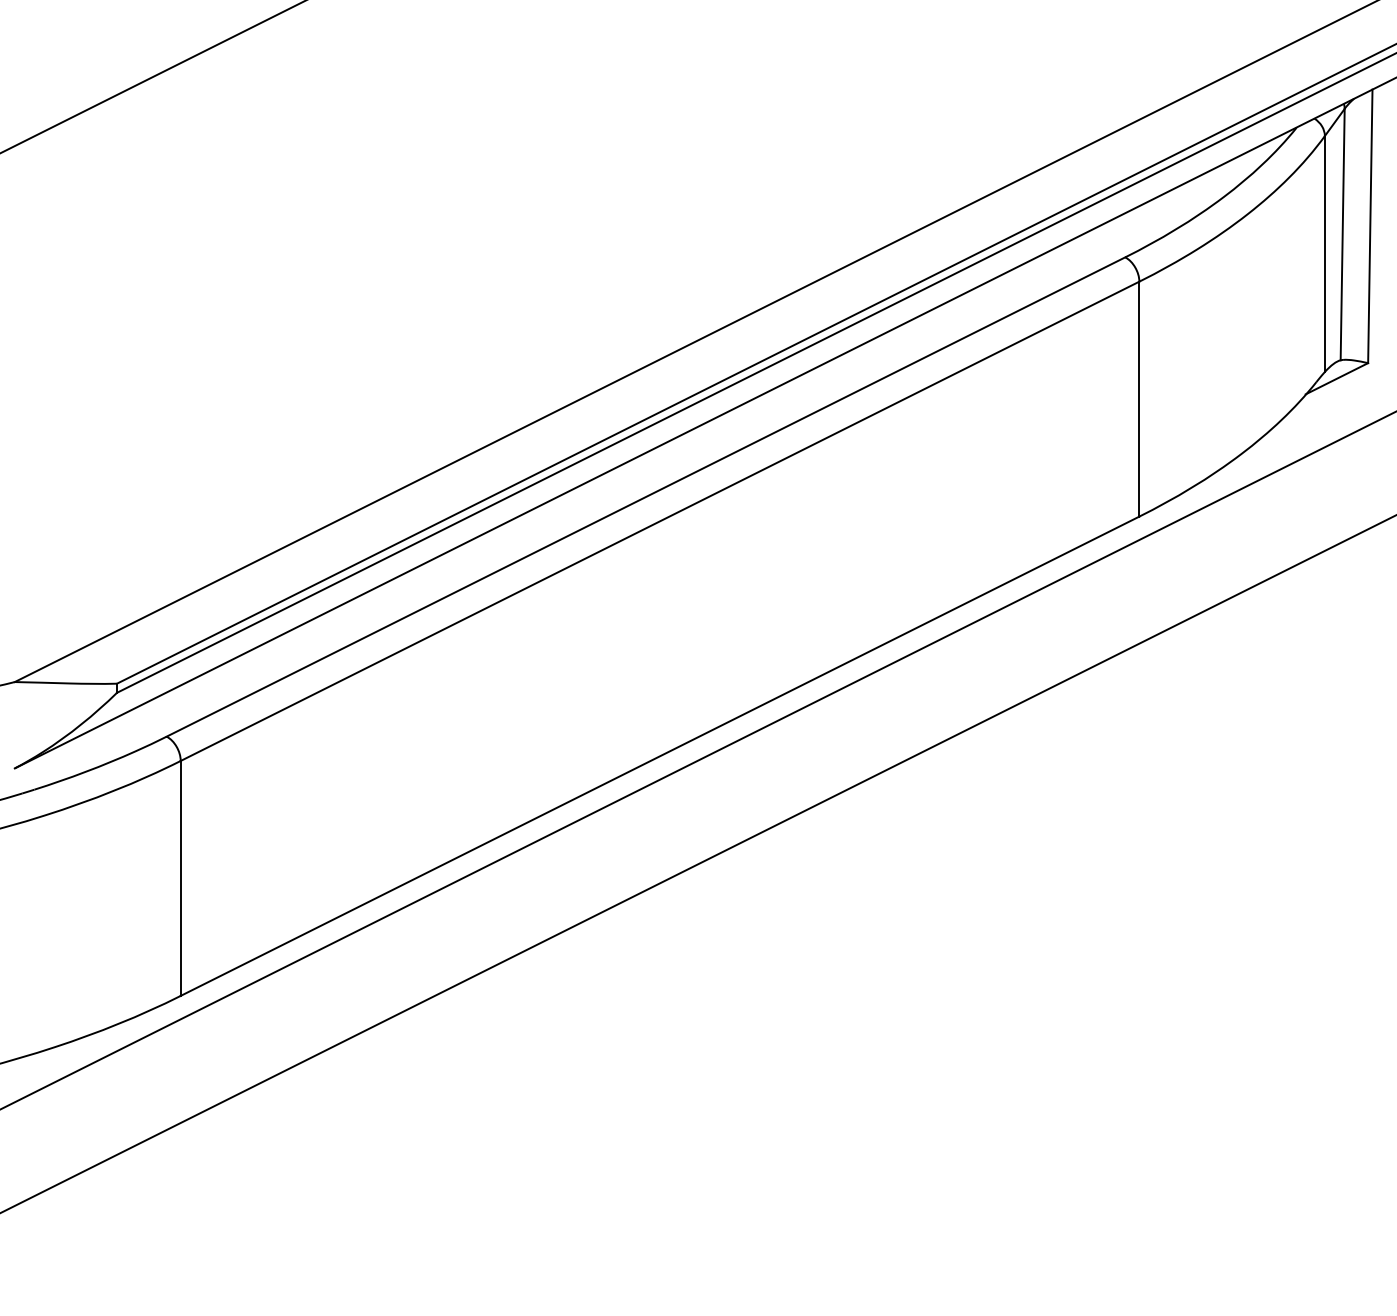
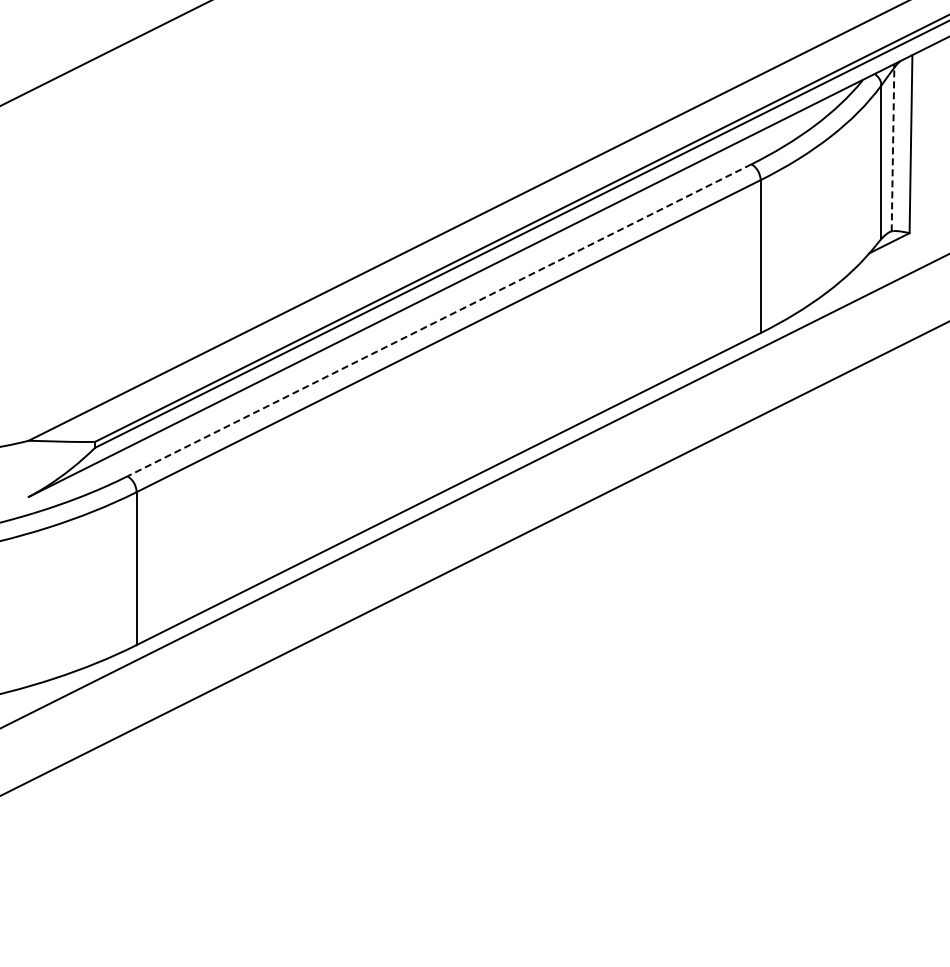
line: (1343, 234) -> (893, 149), solid -> dashed
line: (645, 497) -> (439, 320), solid -> dashed

